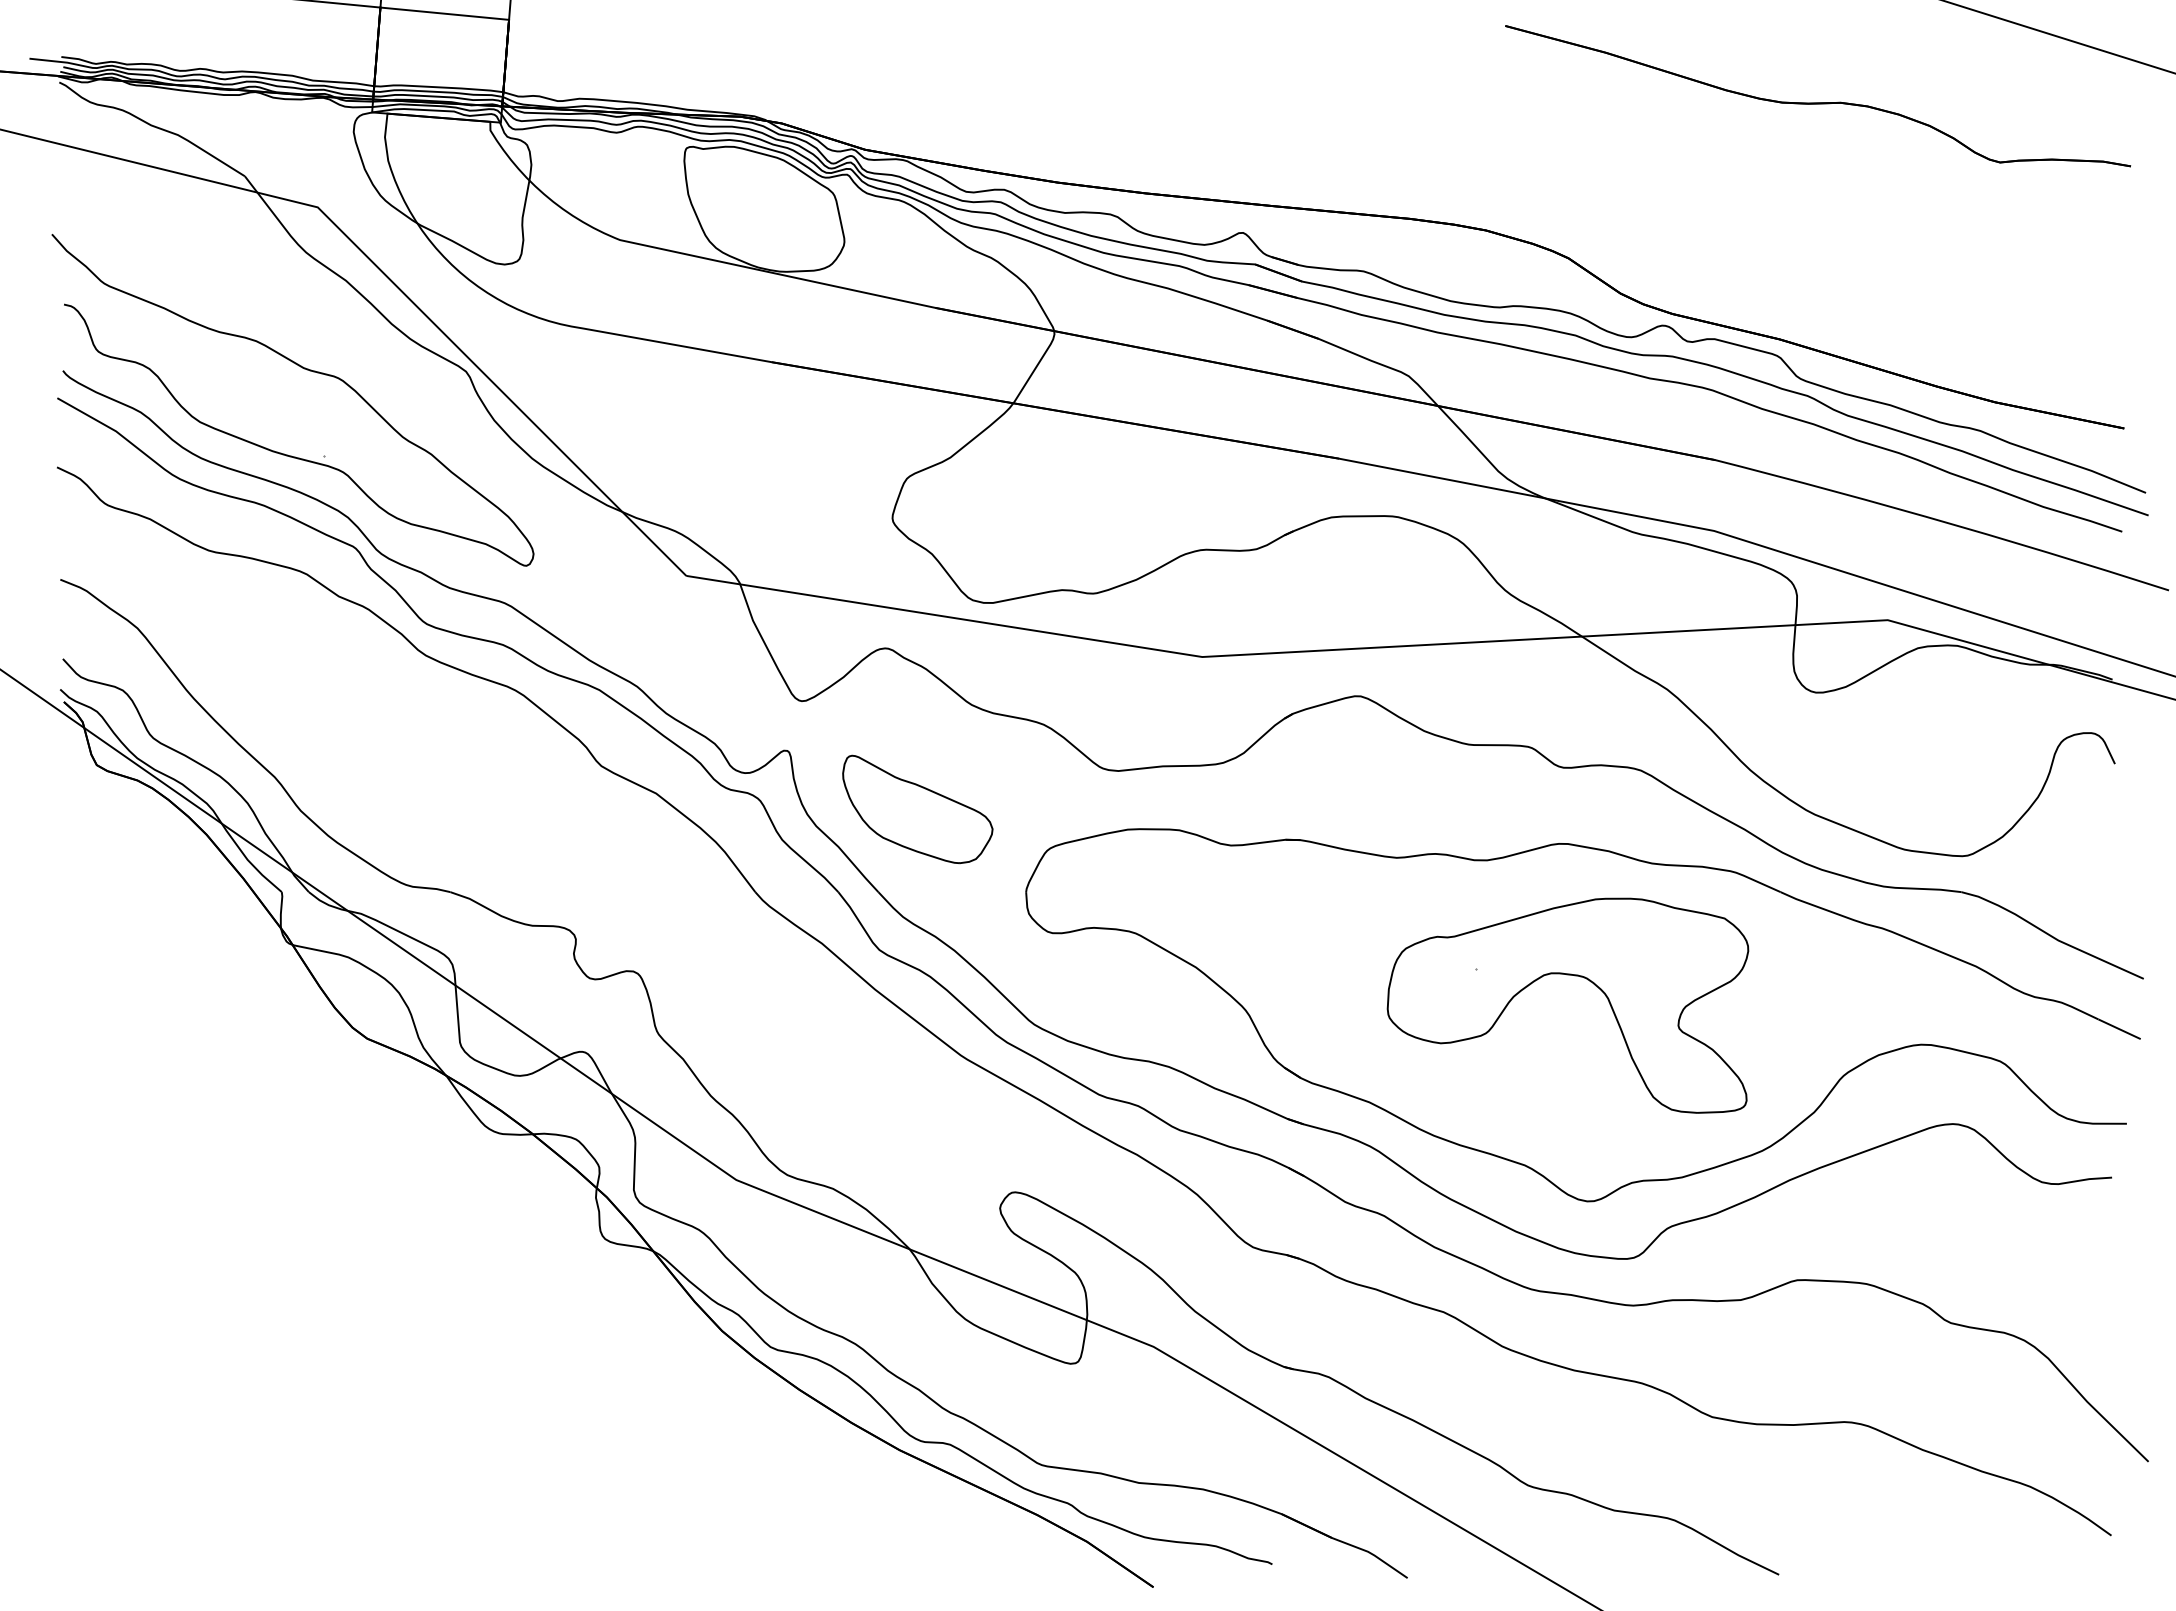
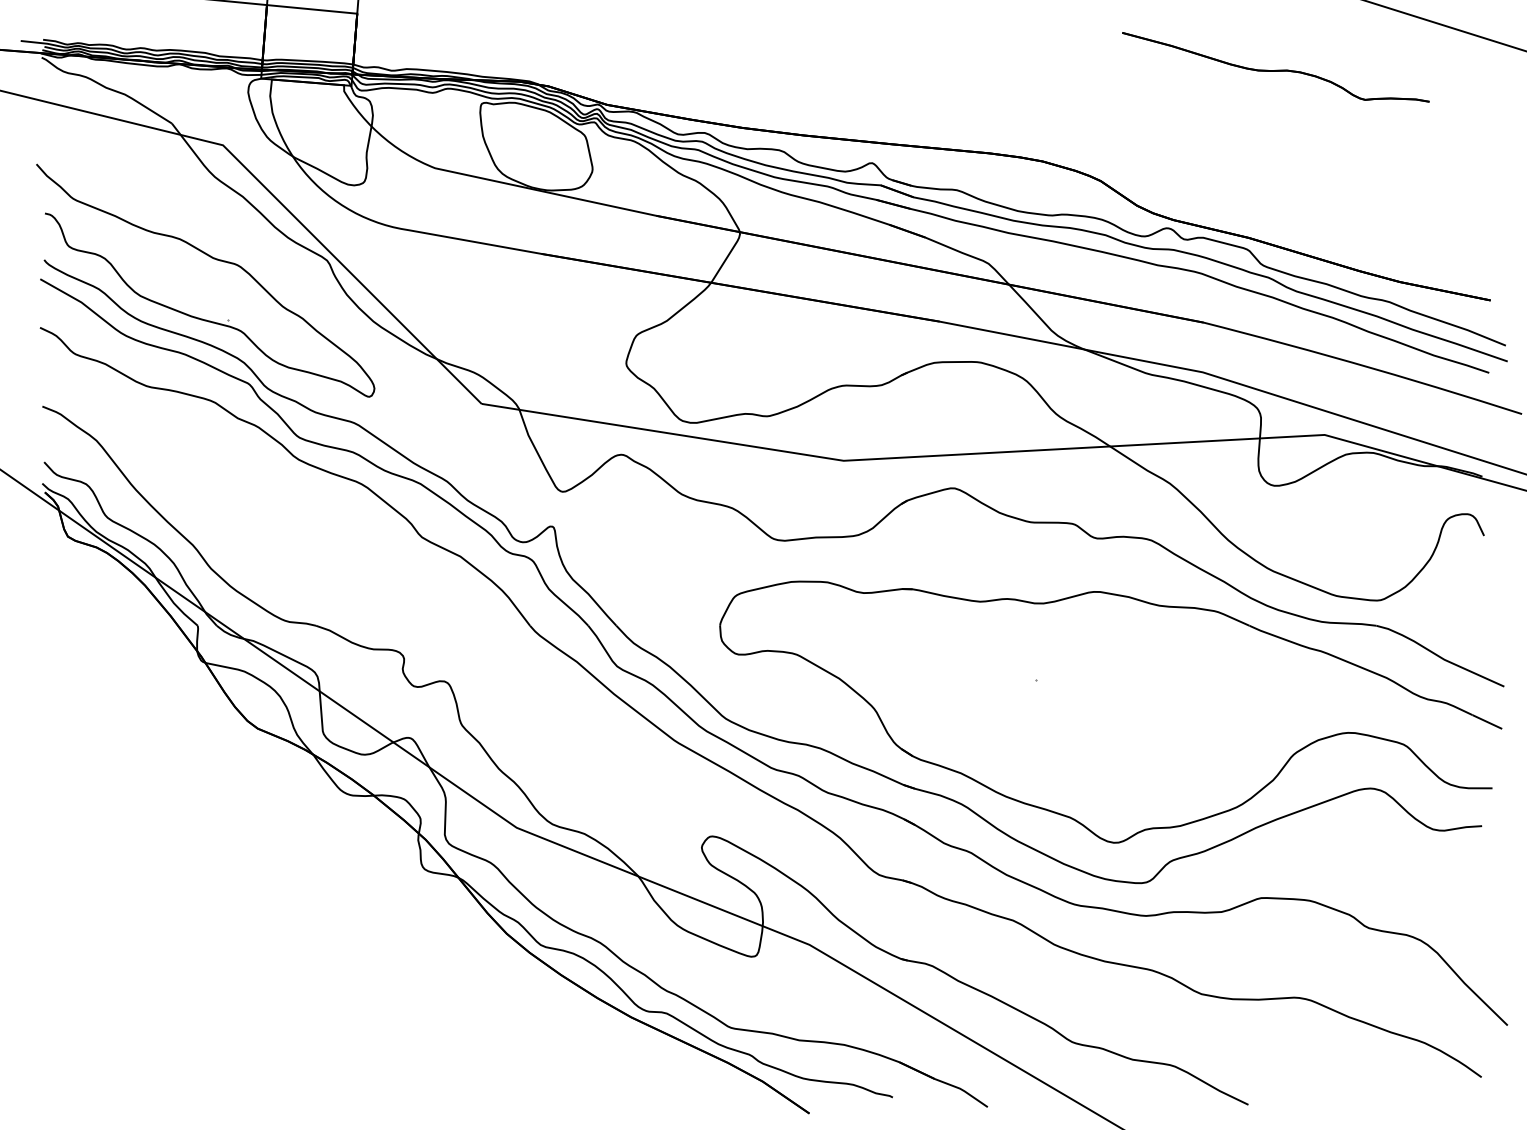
part: (1818, 96) -> (1276, 67), size x0.7
part: (917, 809) -> (643, 567), removed
part: (1574, 976) -> (1104, 684), removed

